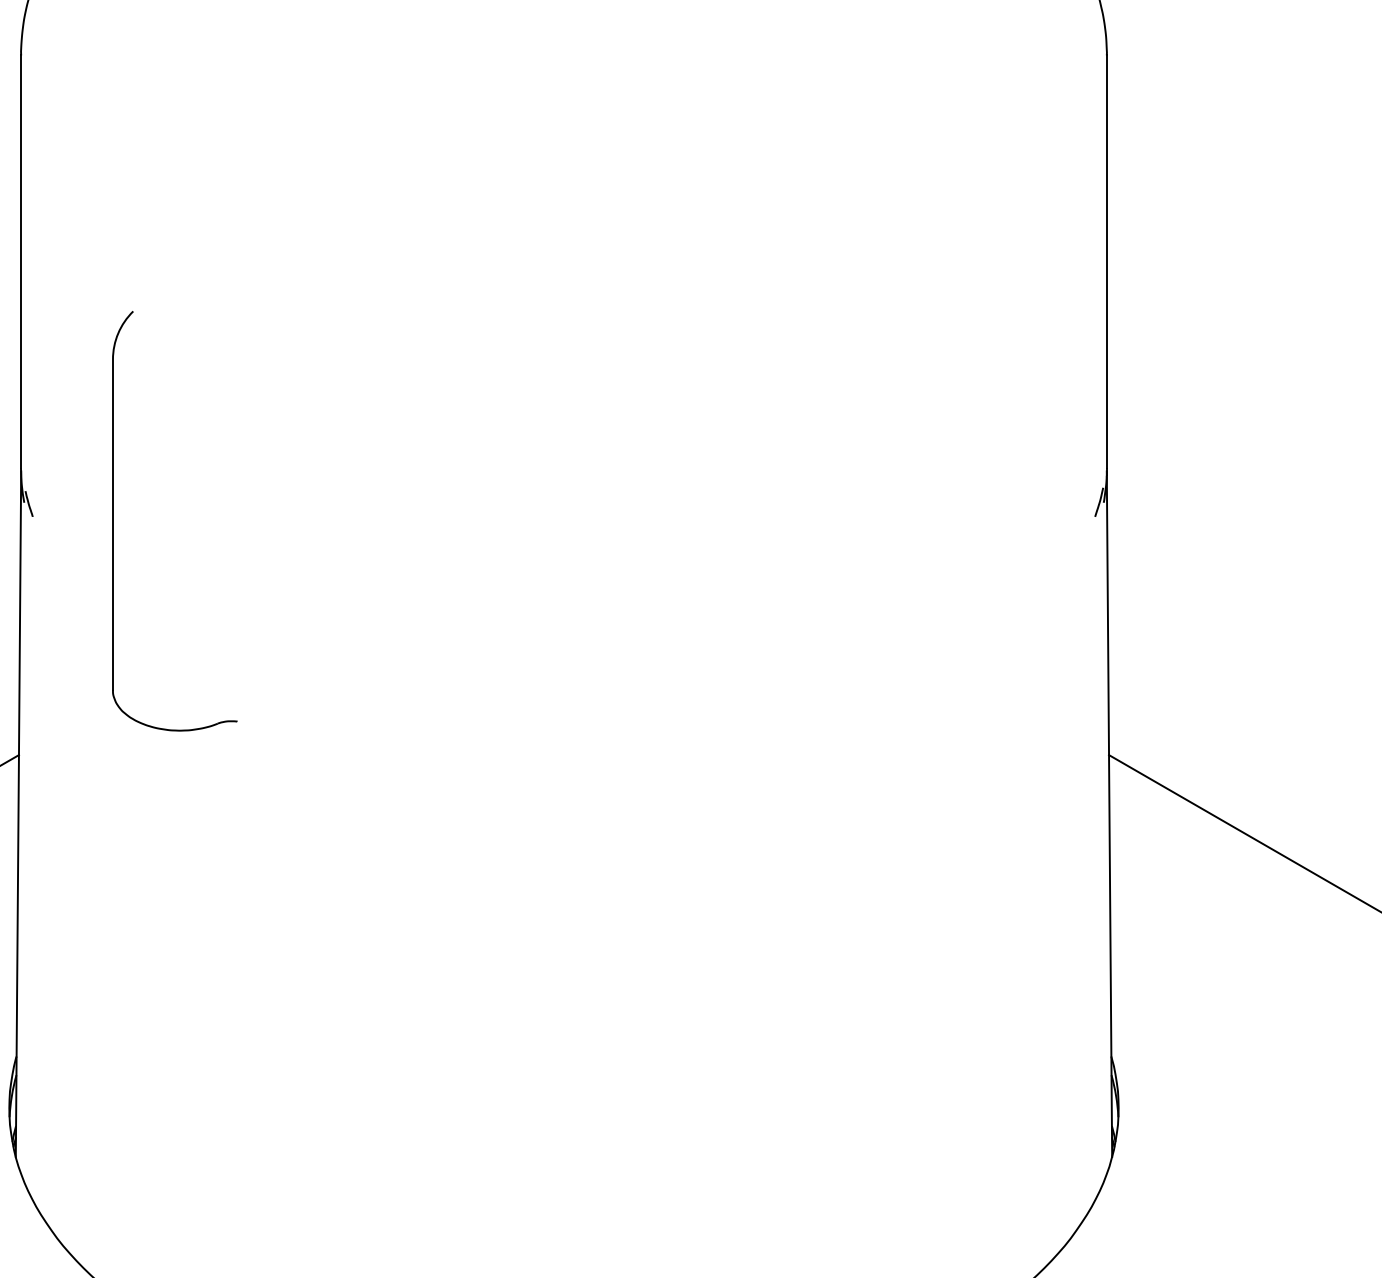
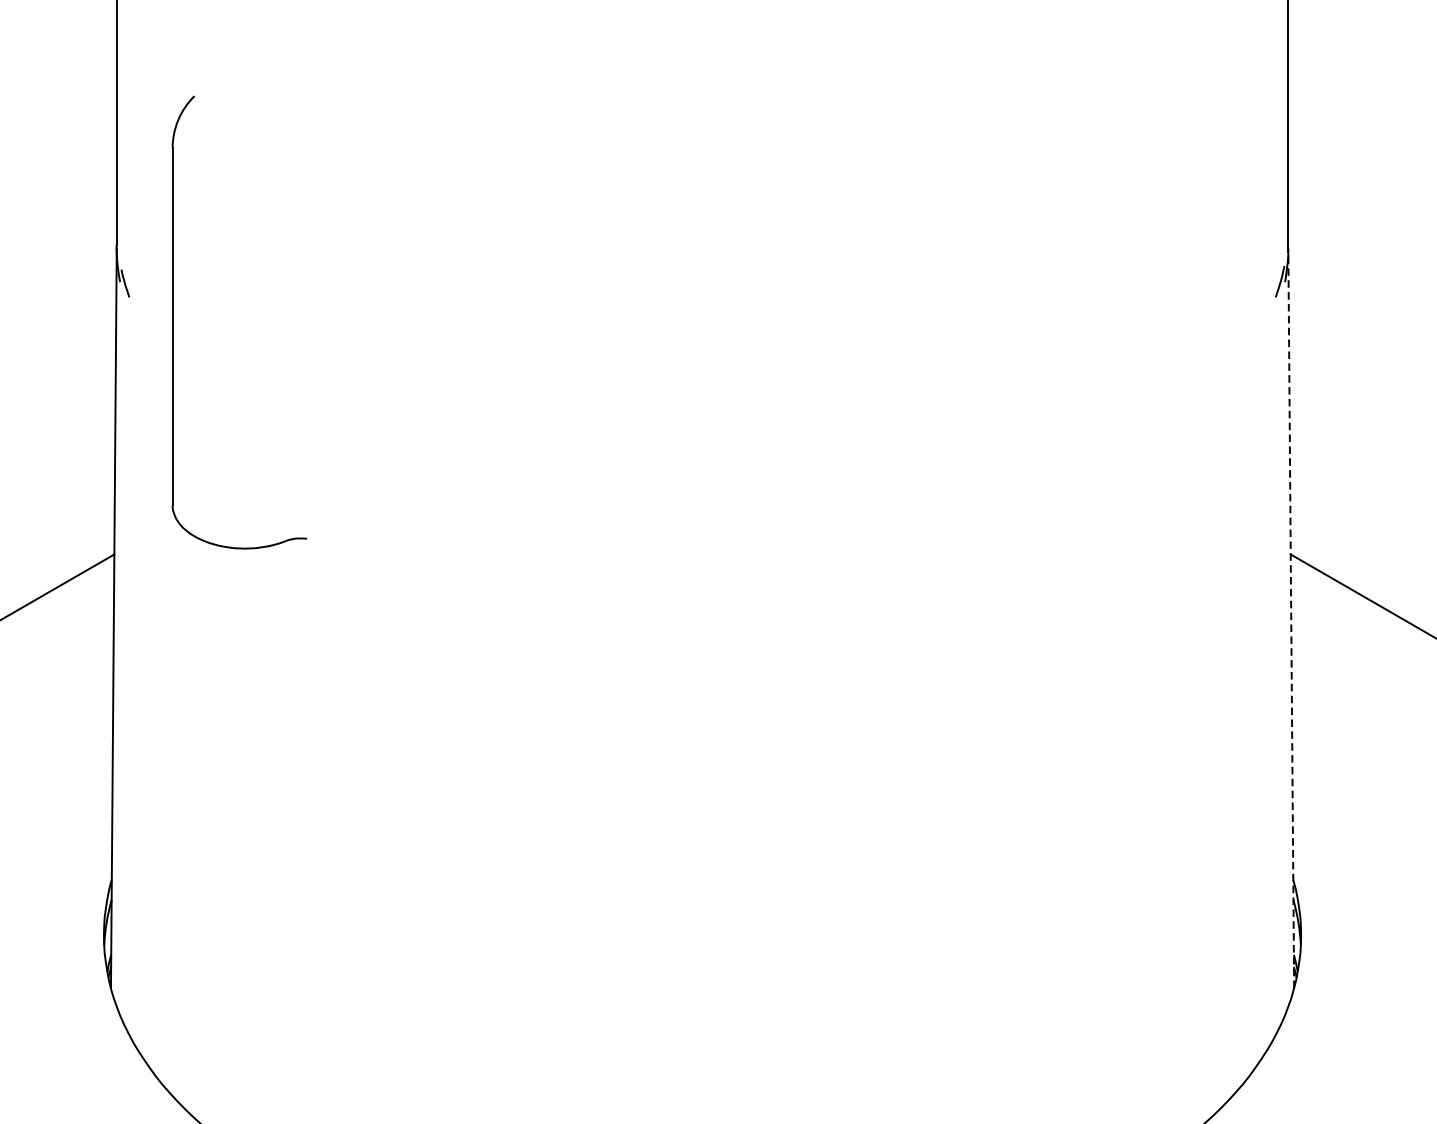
part: (113, 521) -> (173, 322), moved
line: (1109, 814) -> (1291, 618), solid -> dashed

